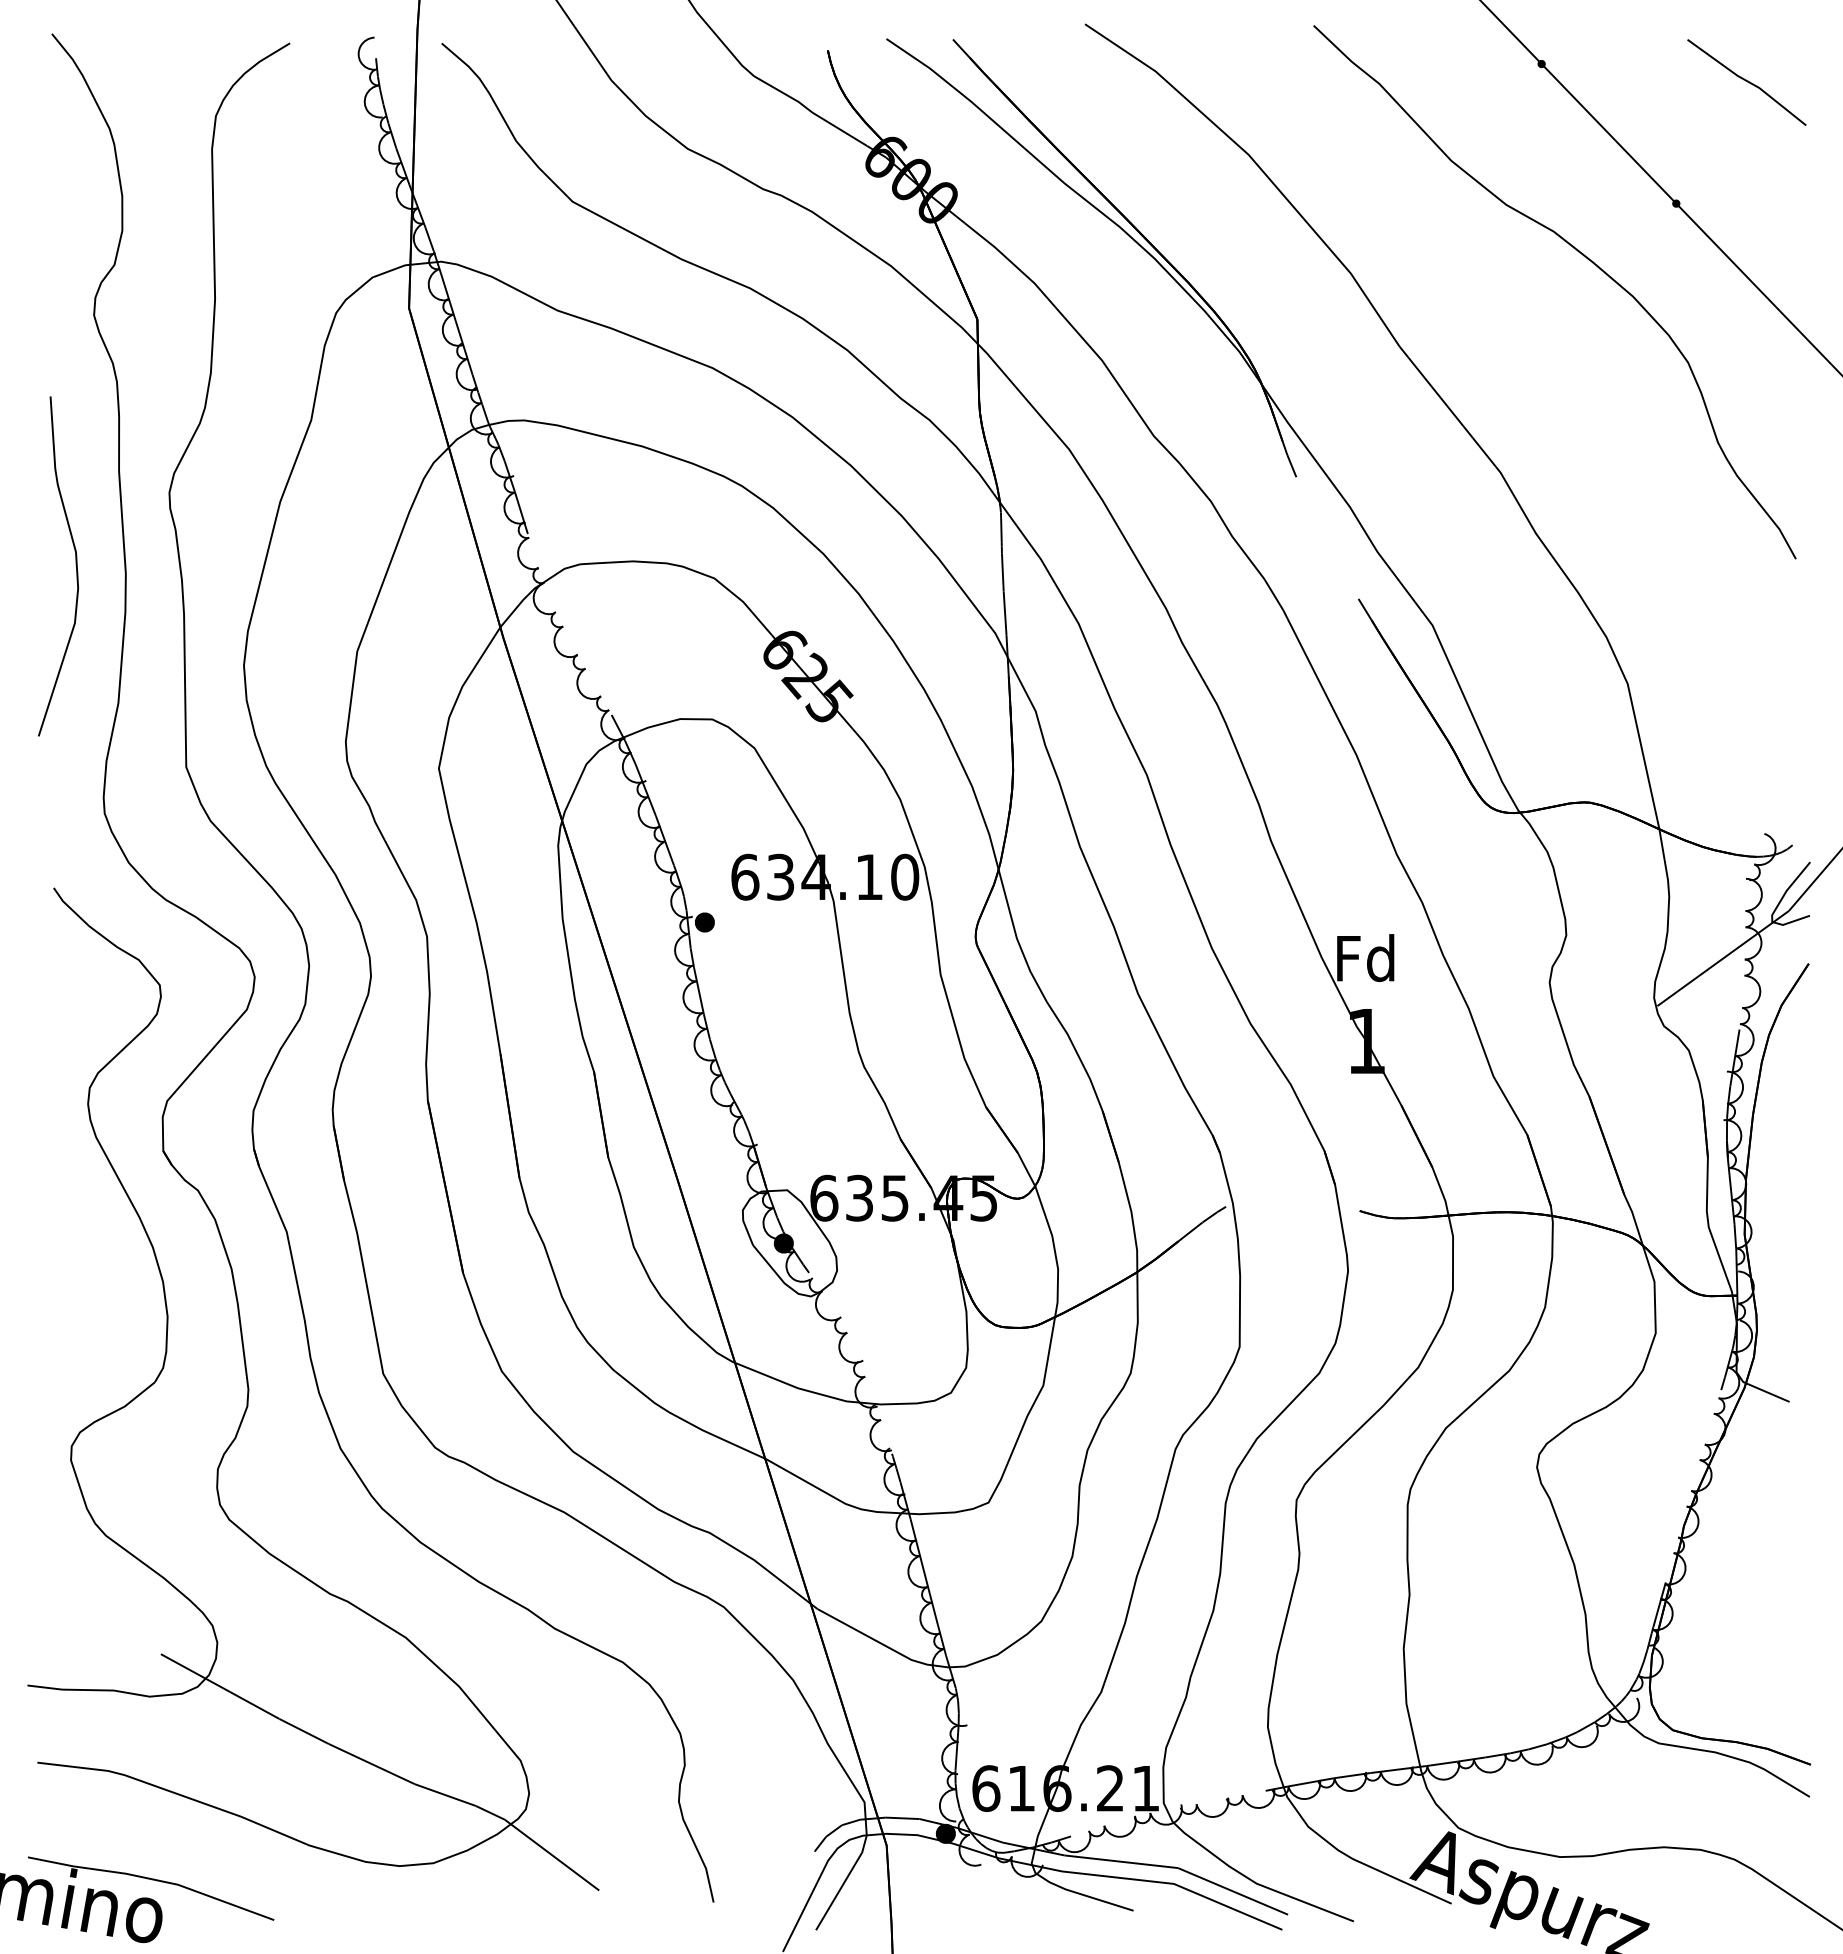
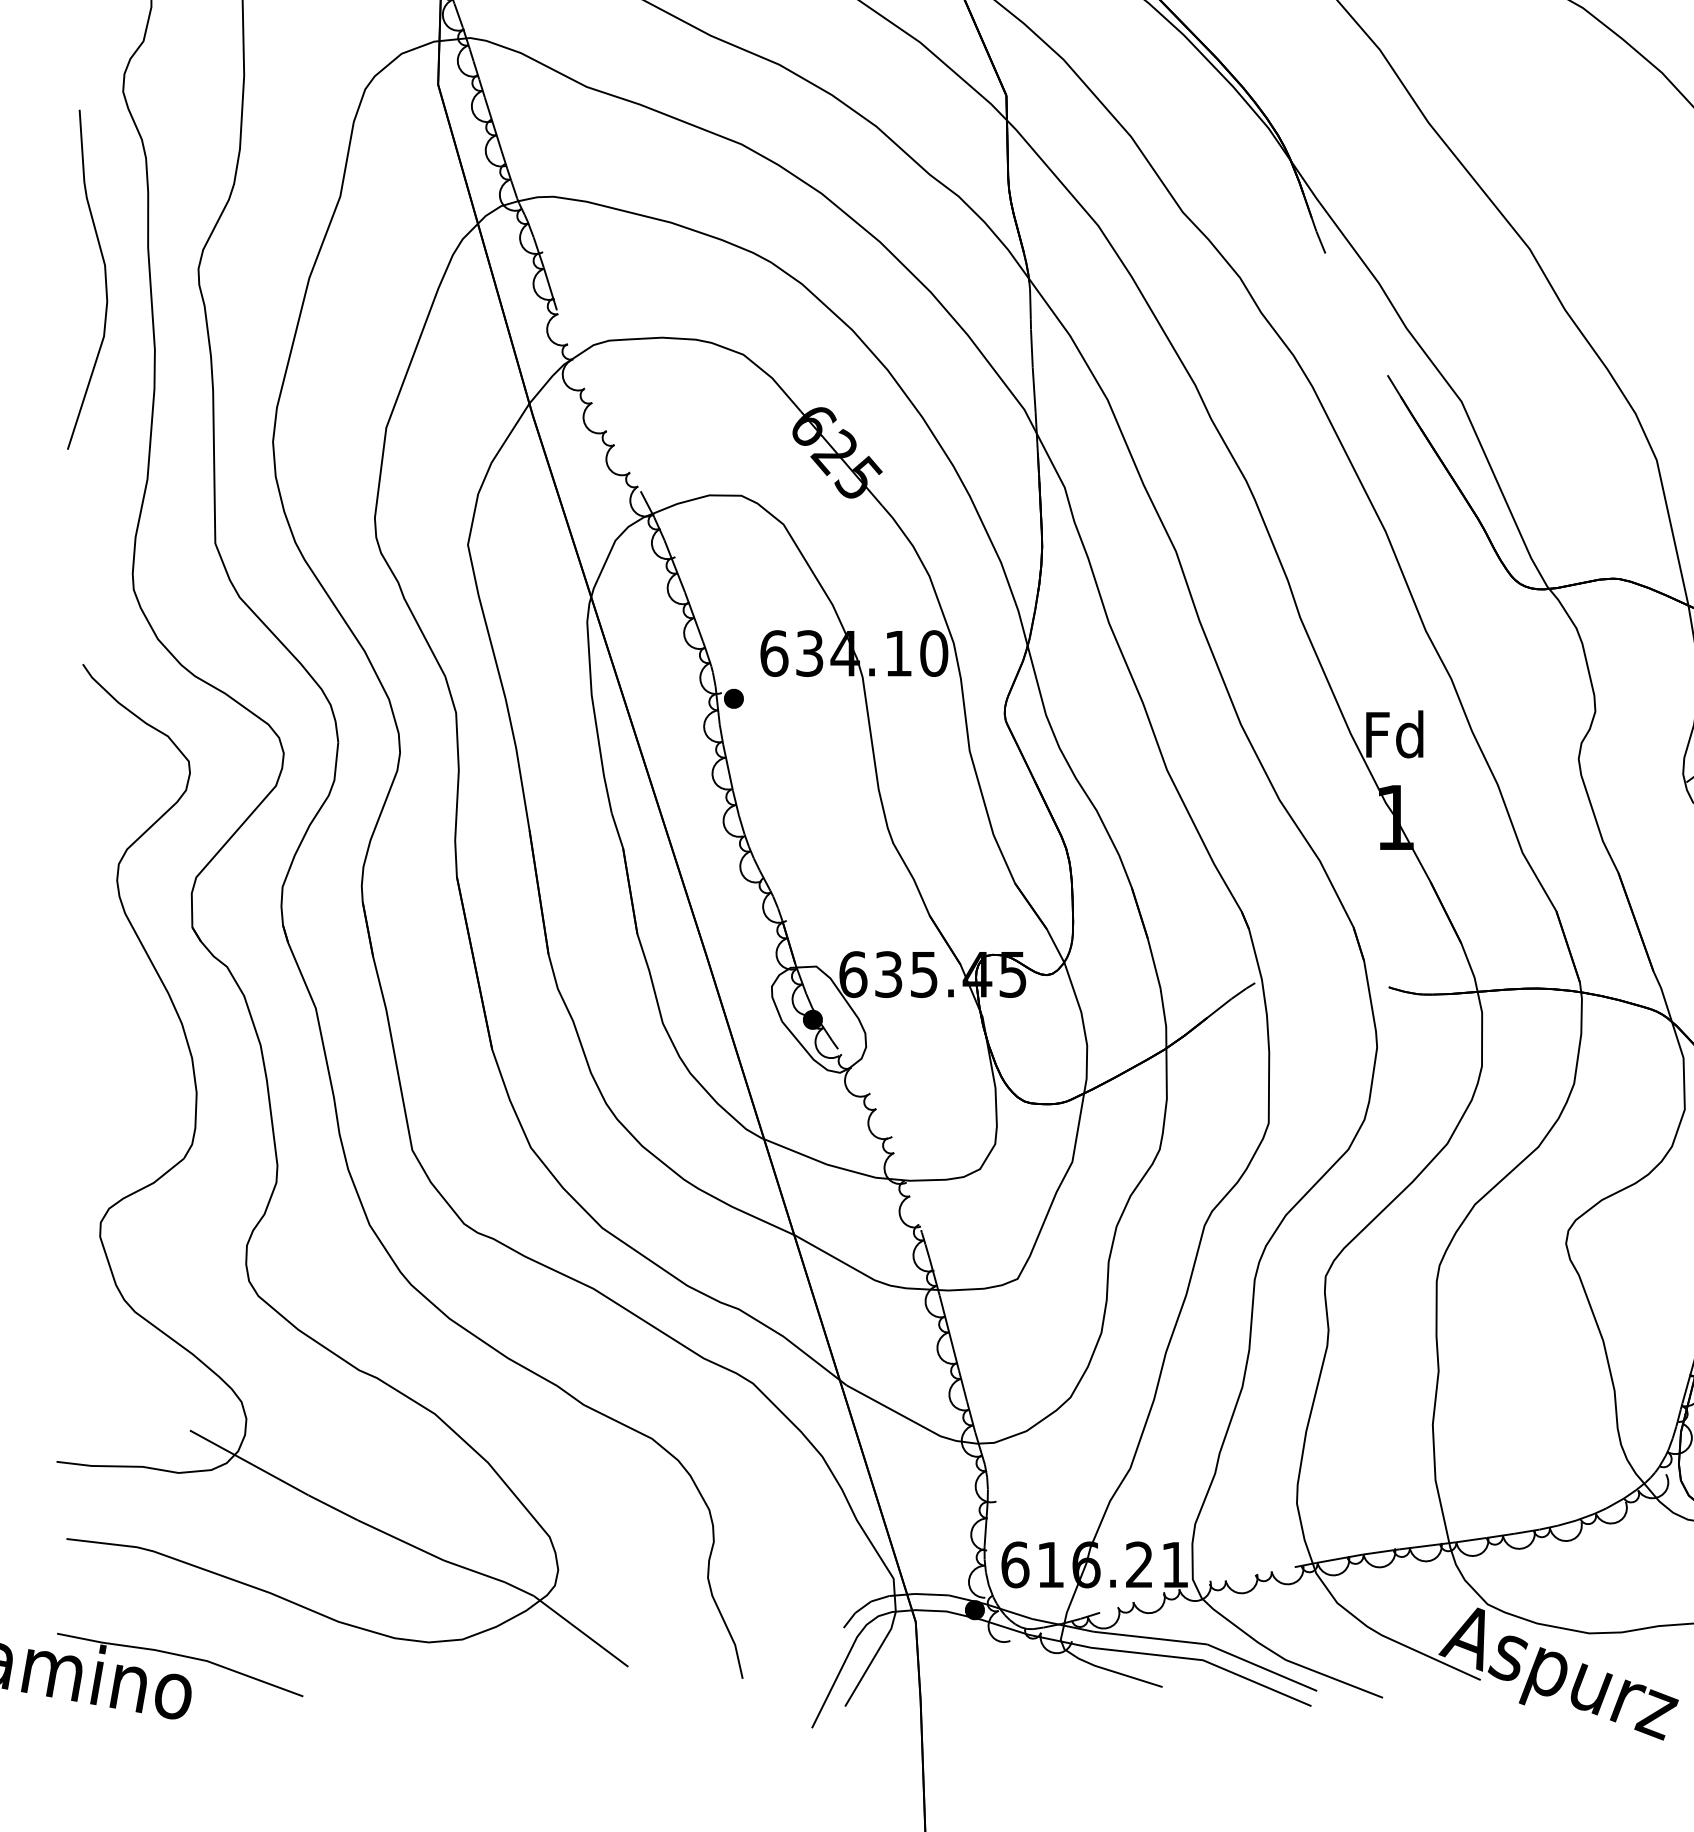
curve: (75, 565) -> (104, 278), moved

